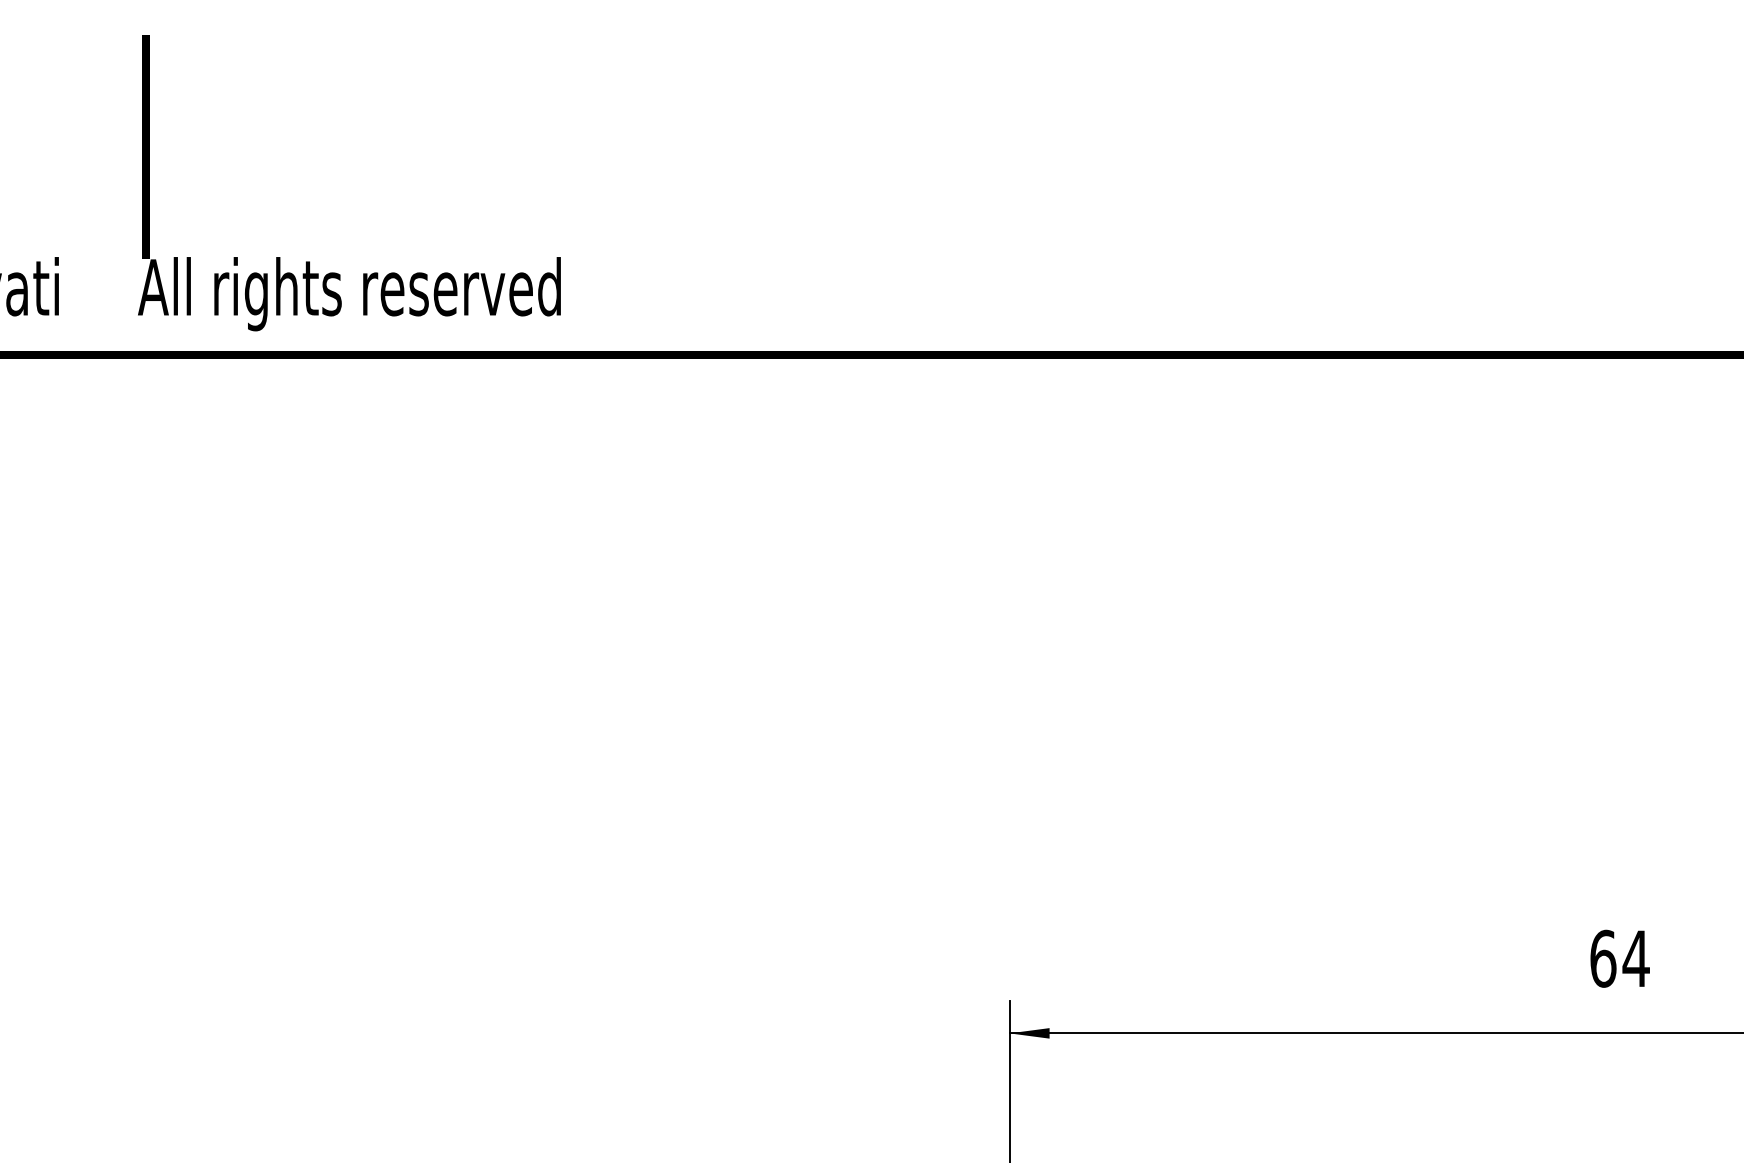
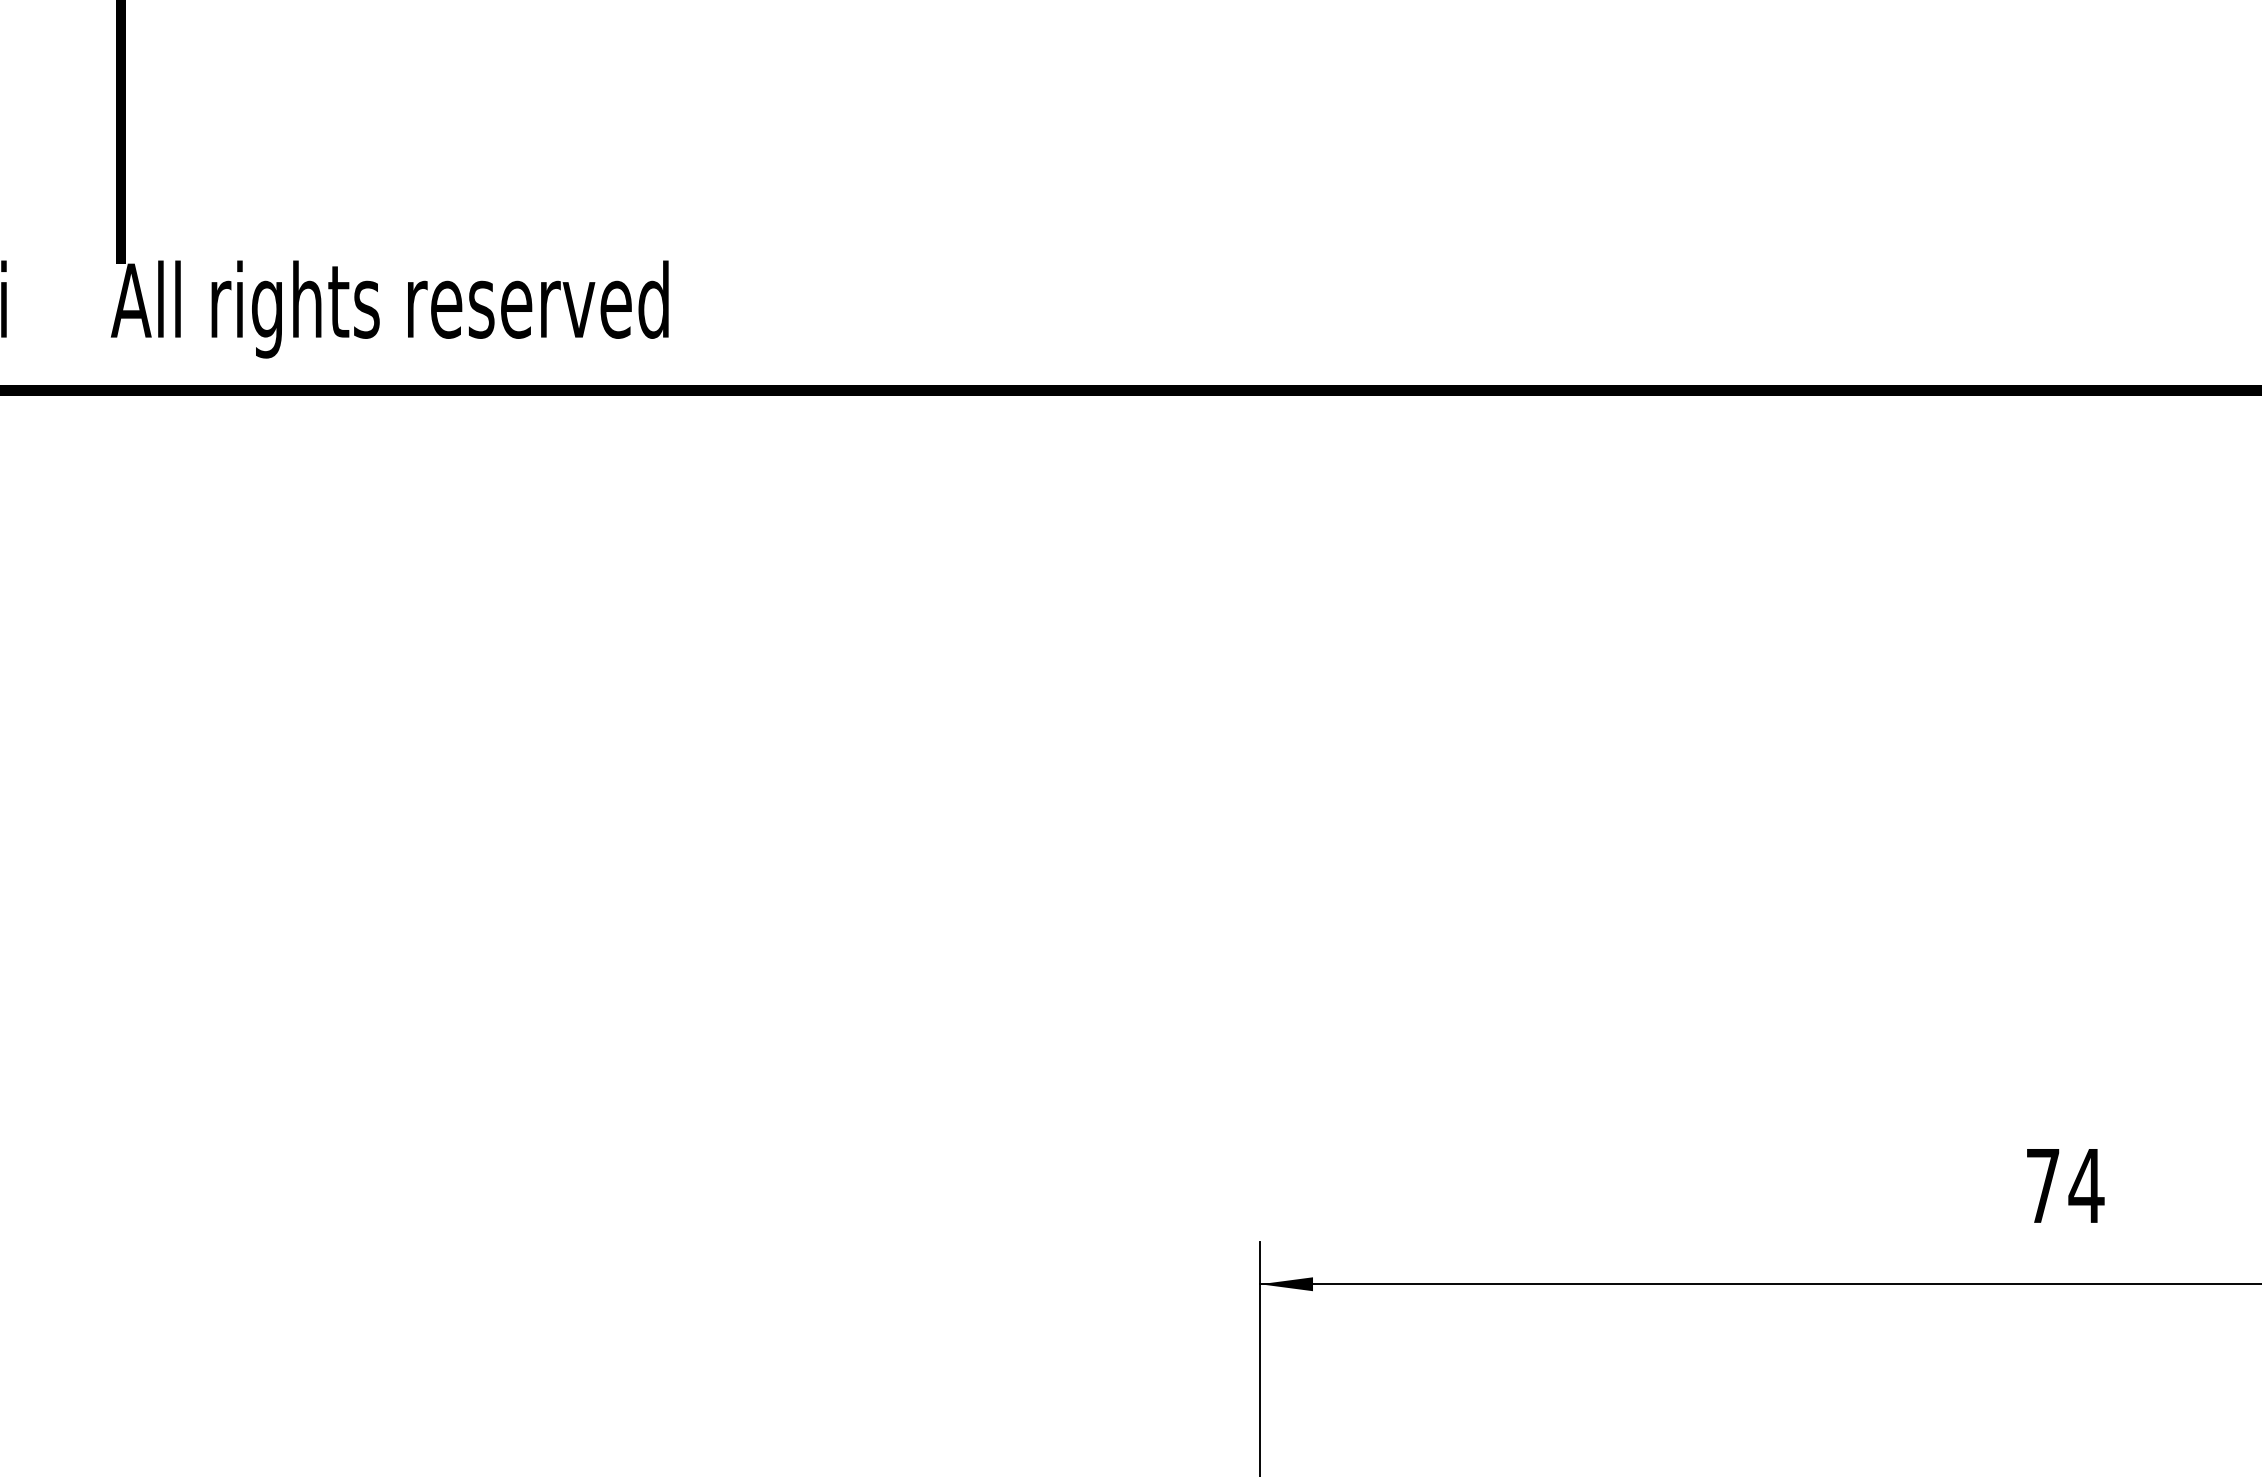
text: (1603, 958) -> (2043, 1185), 64 -> 74

